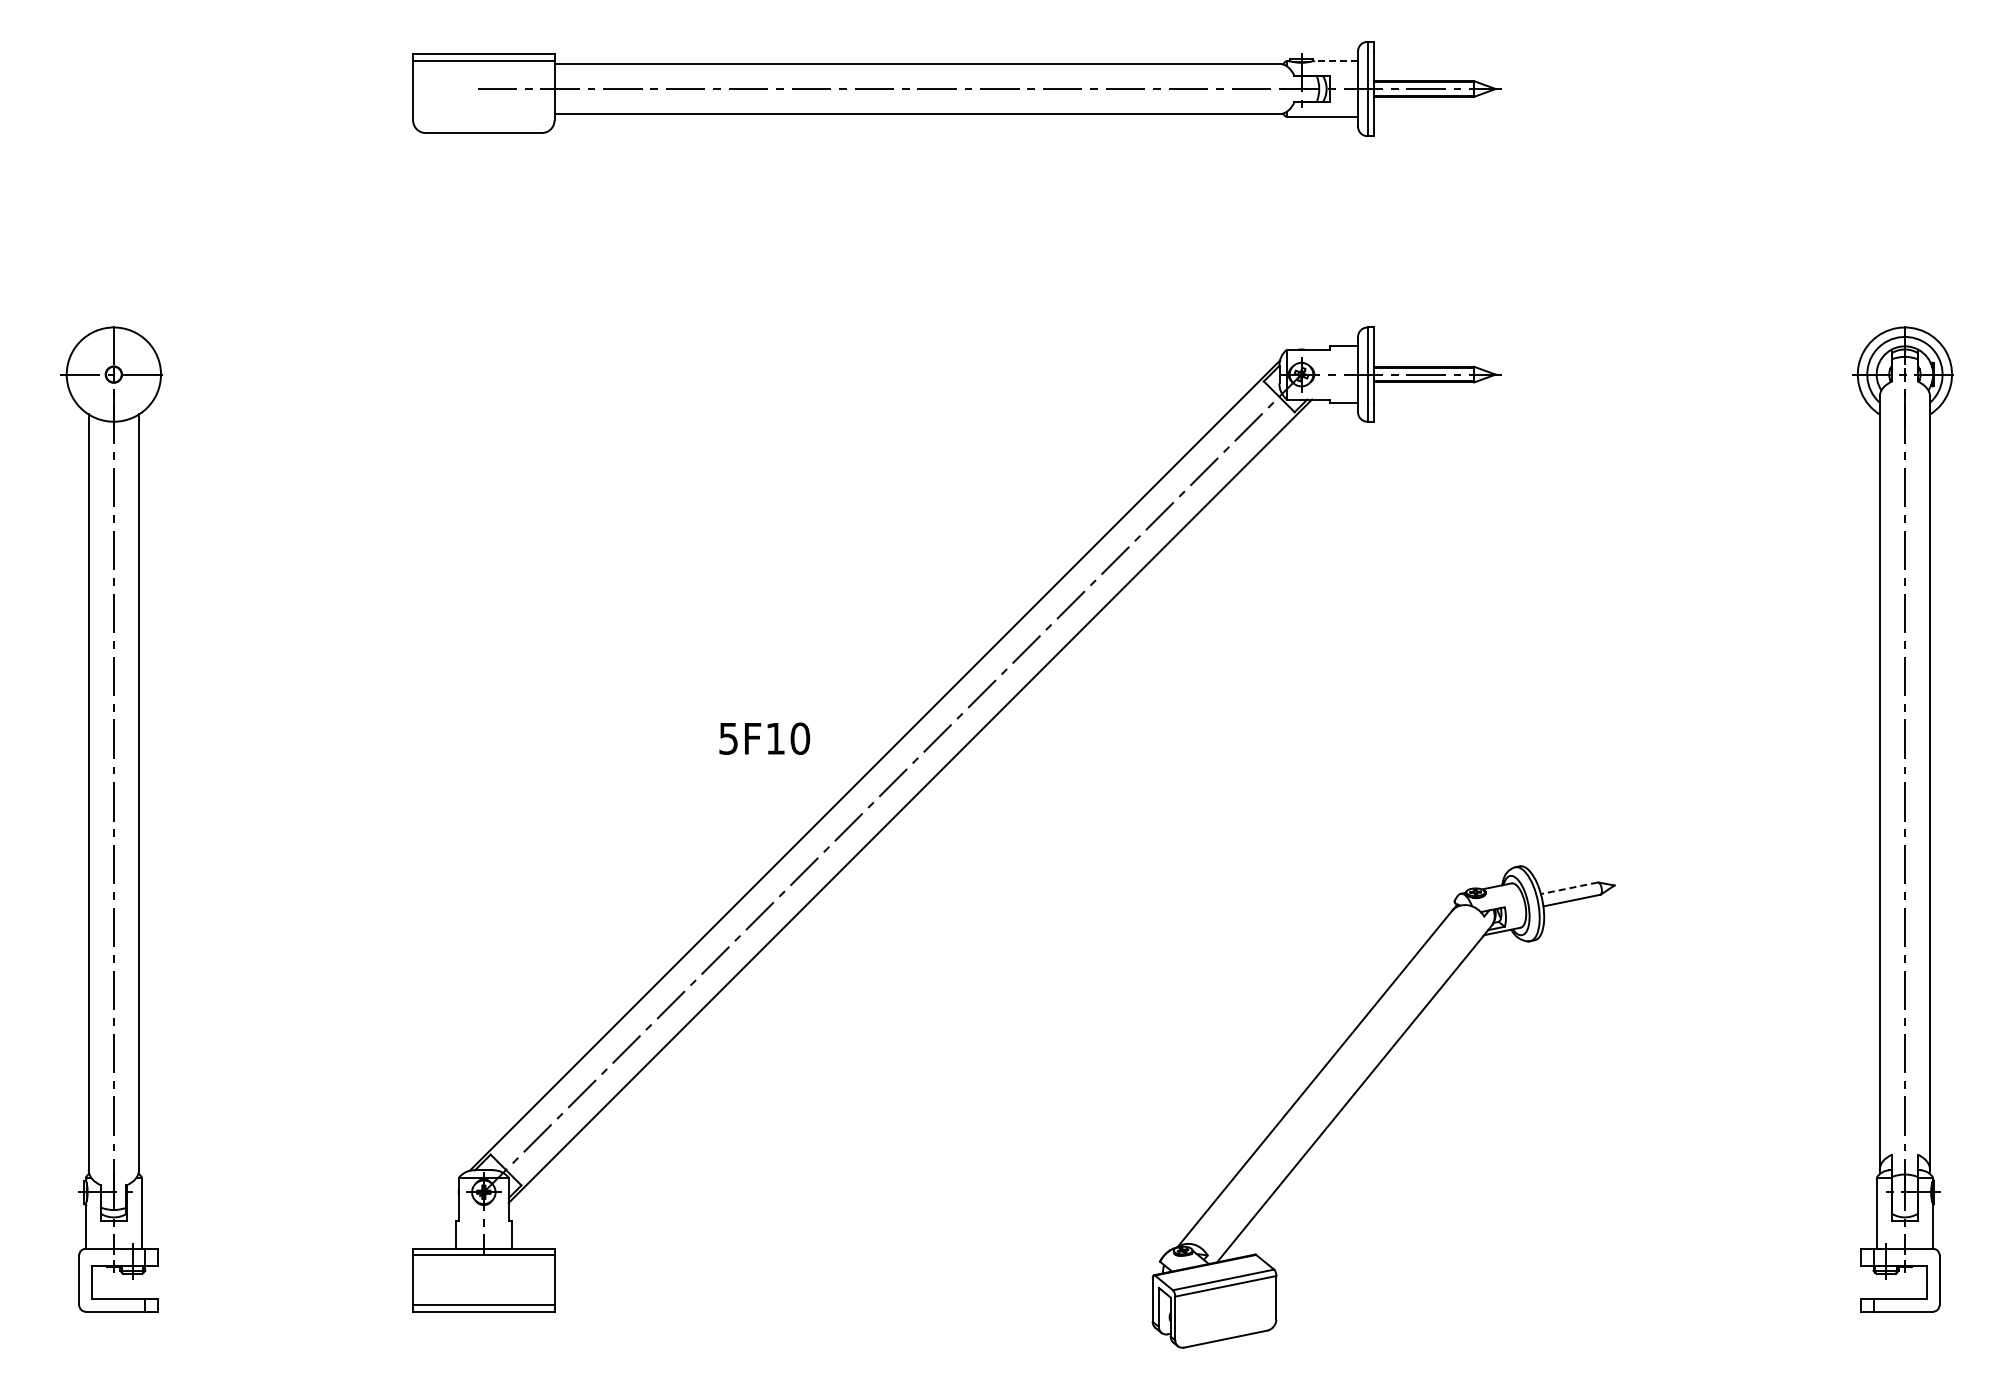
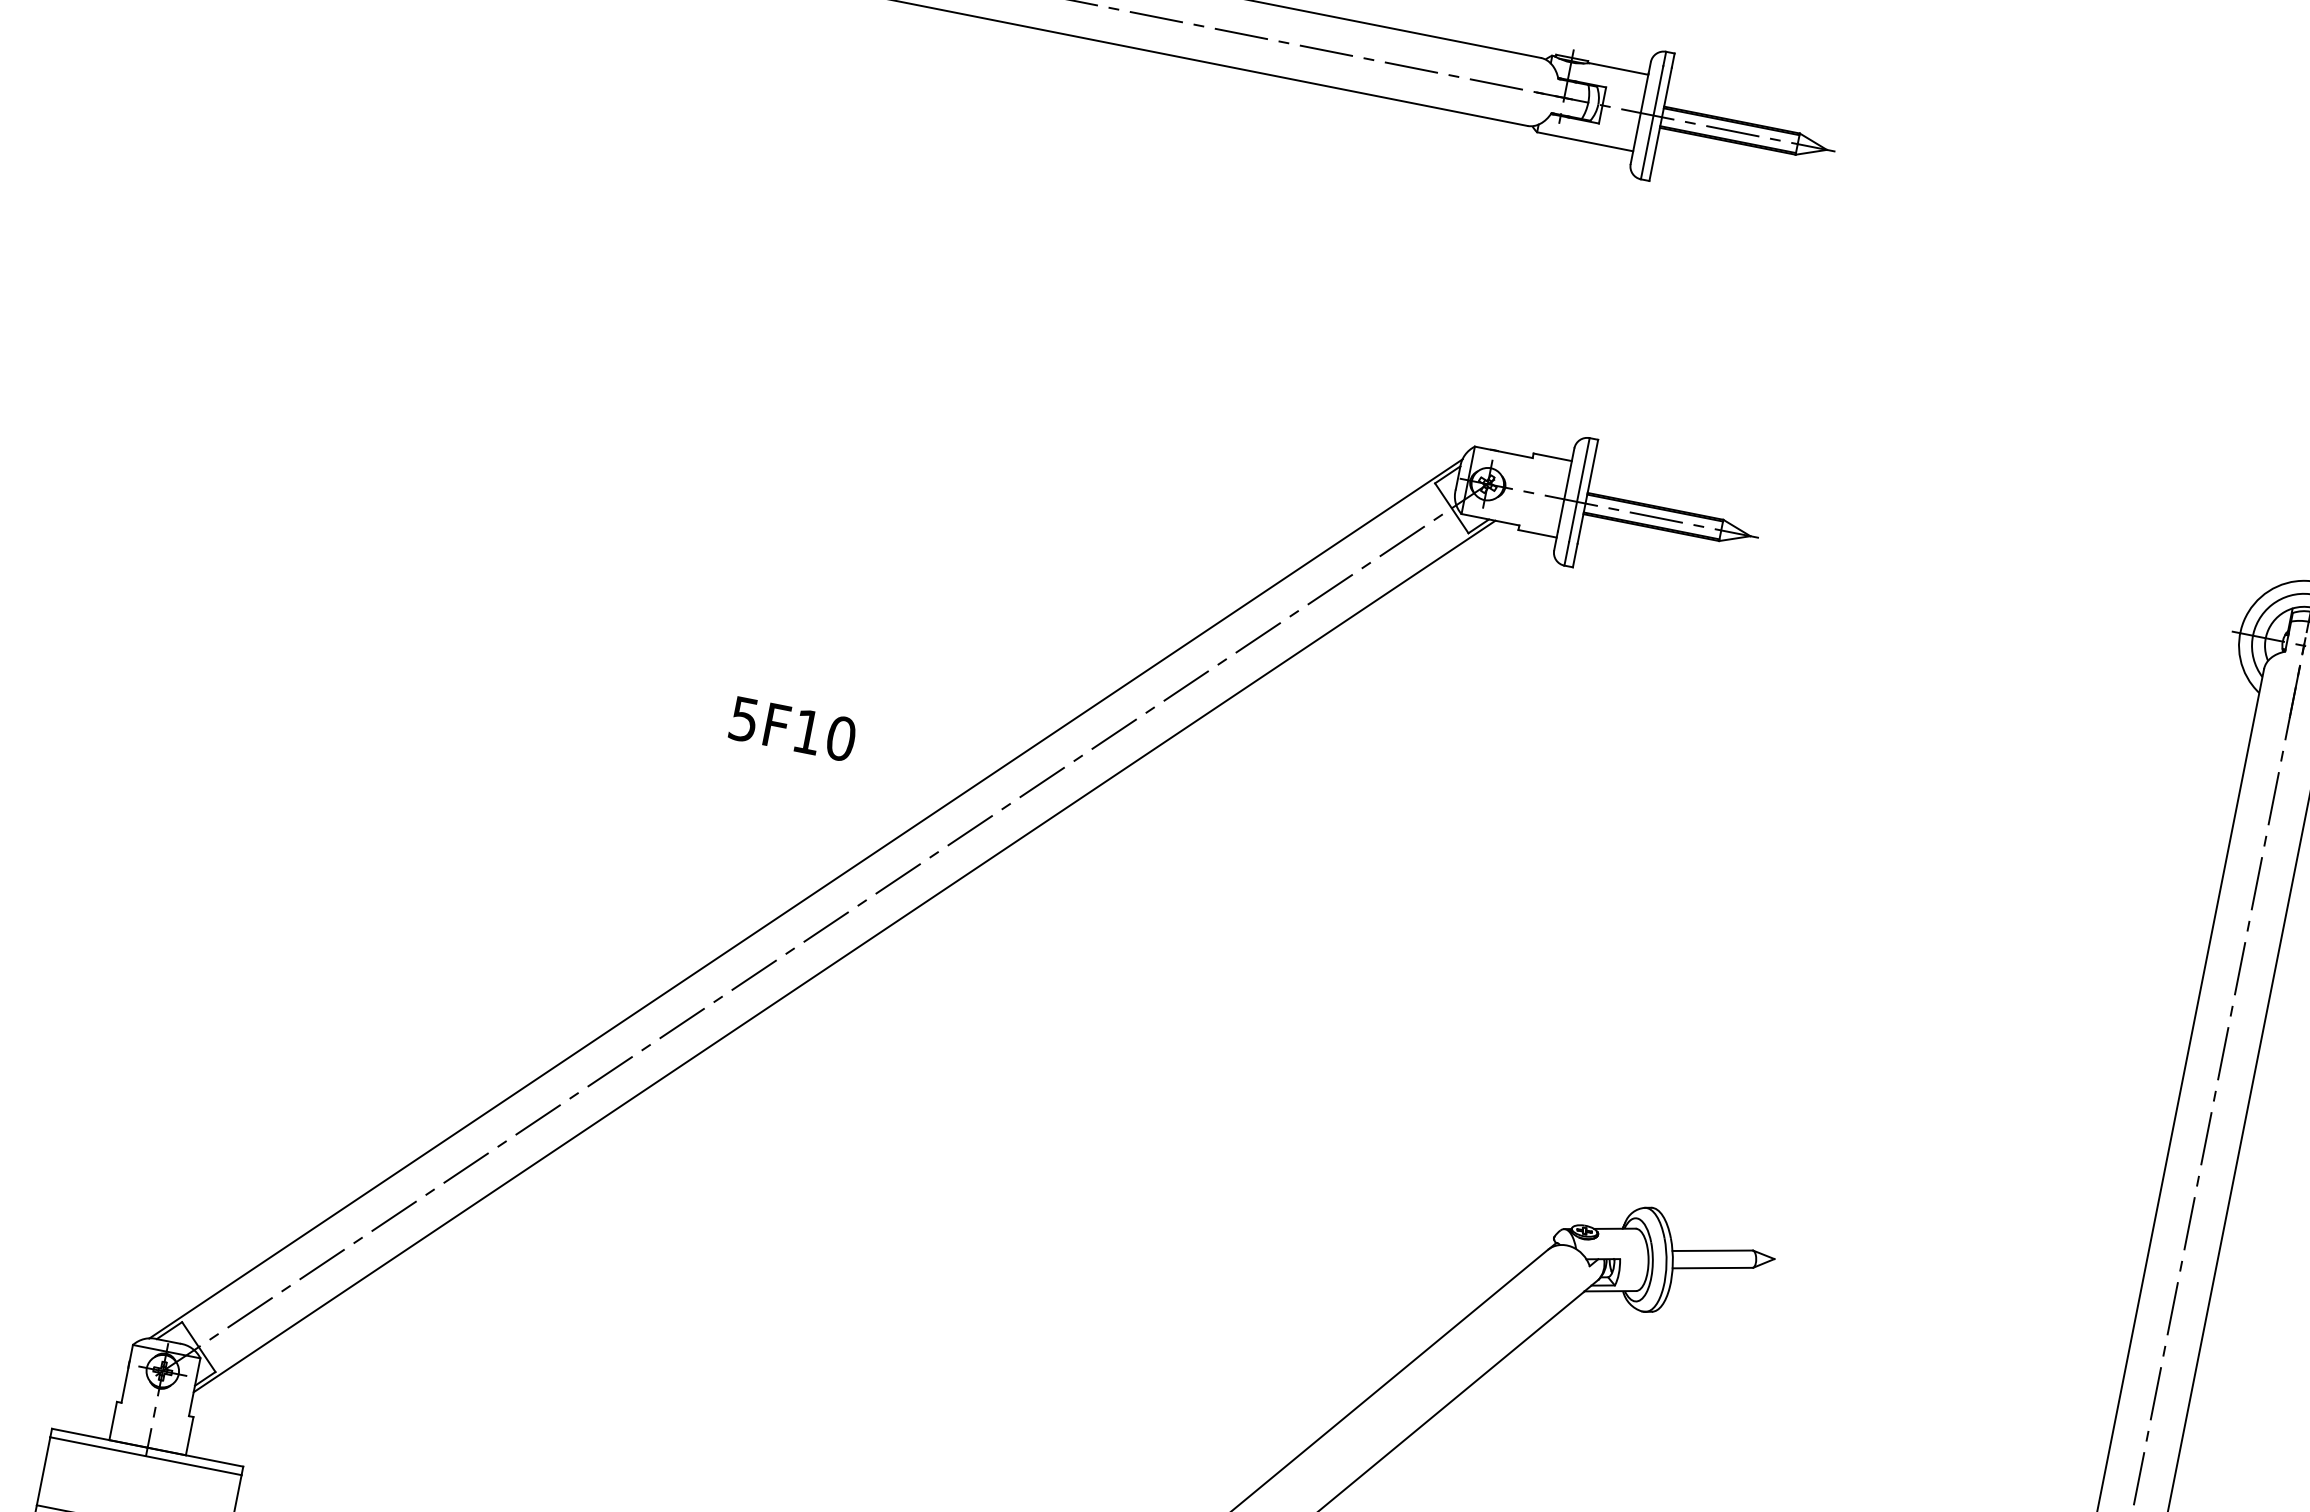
line: (1336, 60) -> (1619, 68), dashed -> solid
text: (764, 738) -> (792, 728), moved
line: (1568, 888) -> (1711, 1250), dashed -> solid

